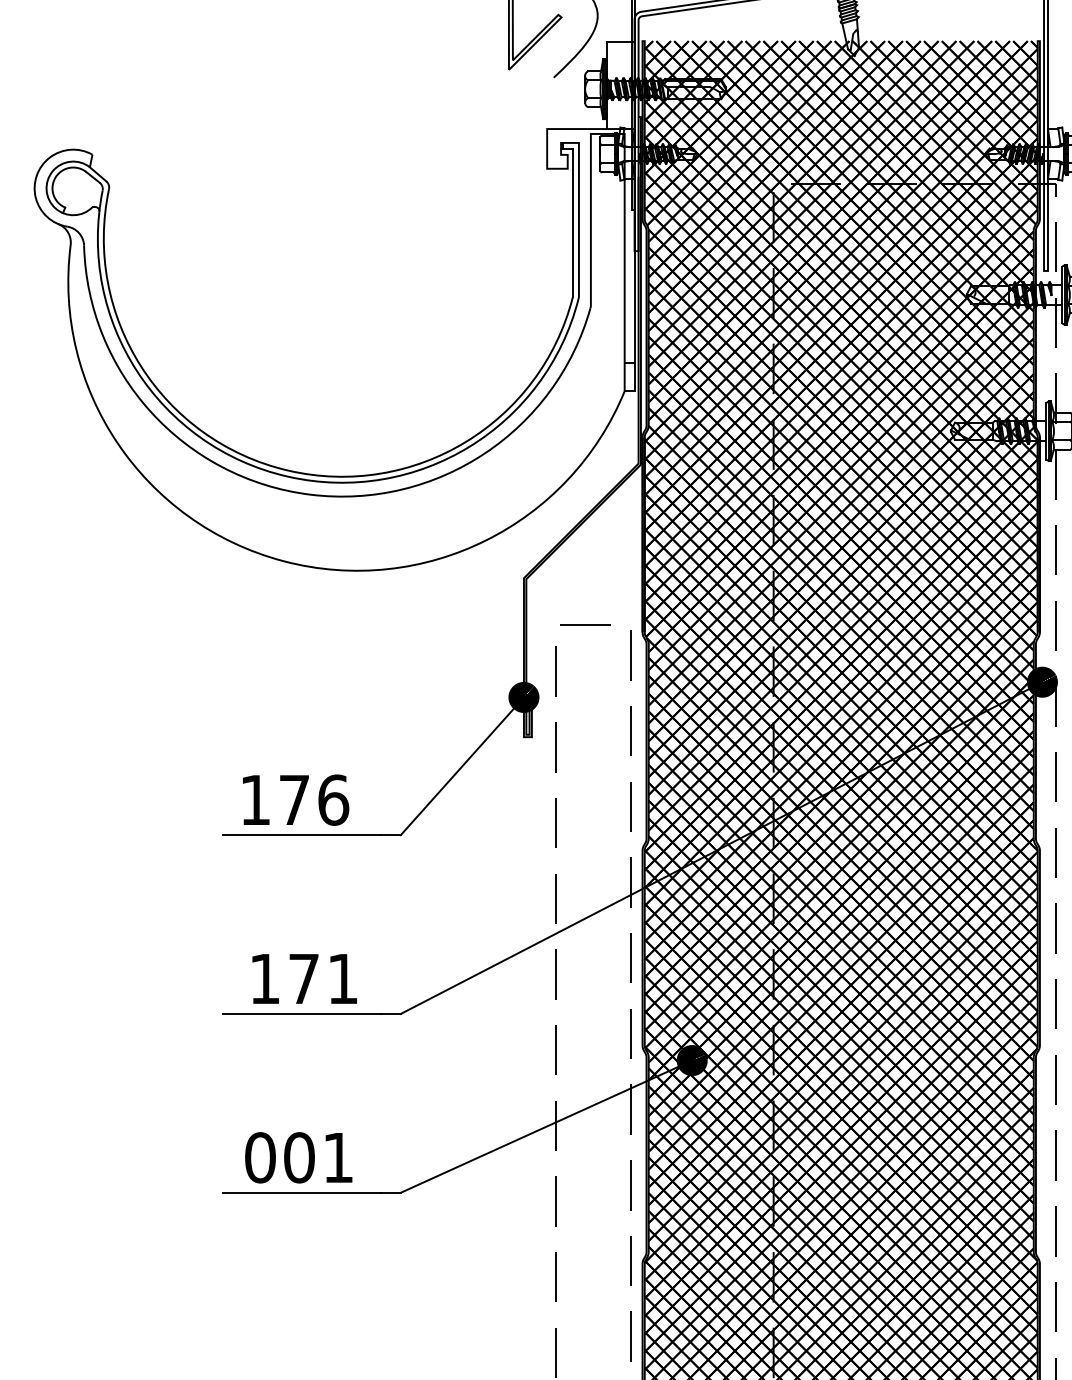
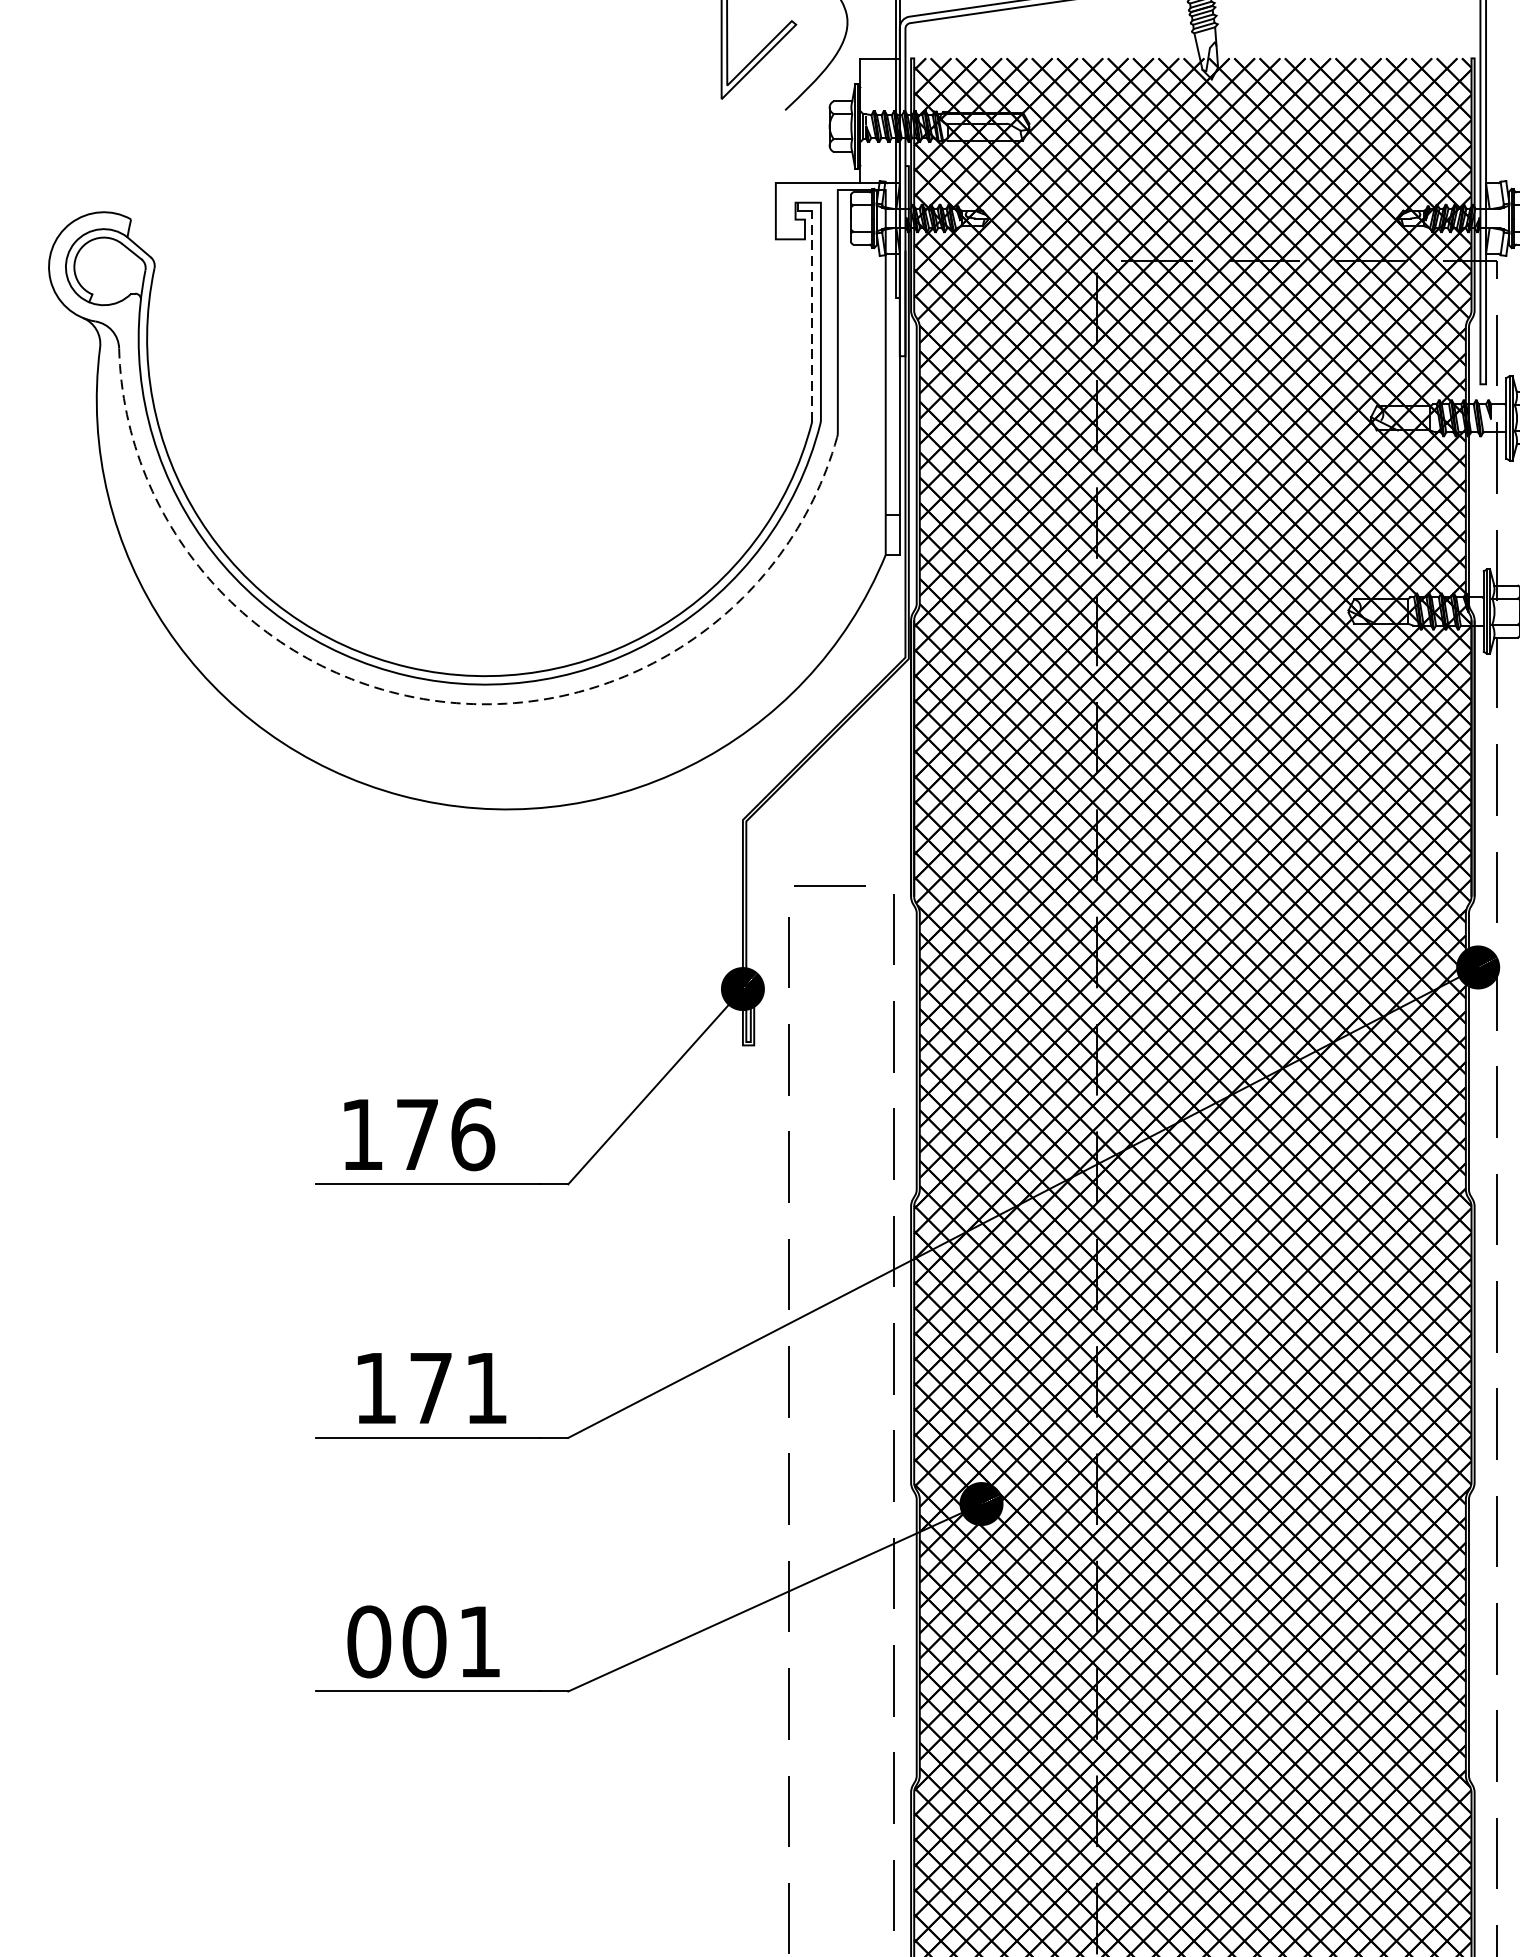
line: (572, 222) -> (811, 315), solid -> dashed
arc: (310, 494) -> (440, 701), solid -> dashed

